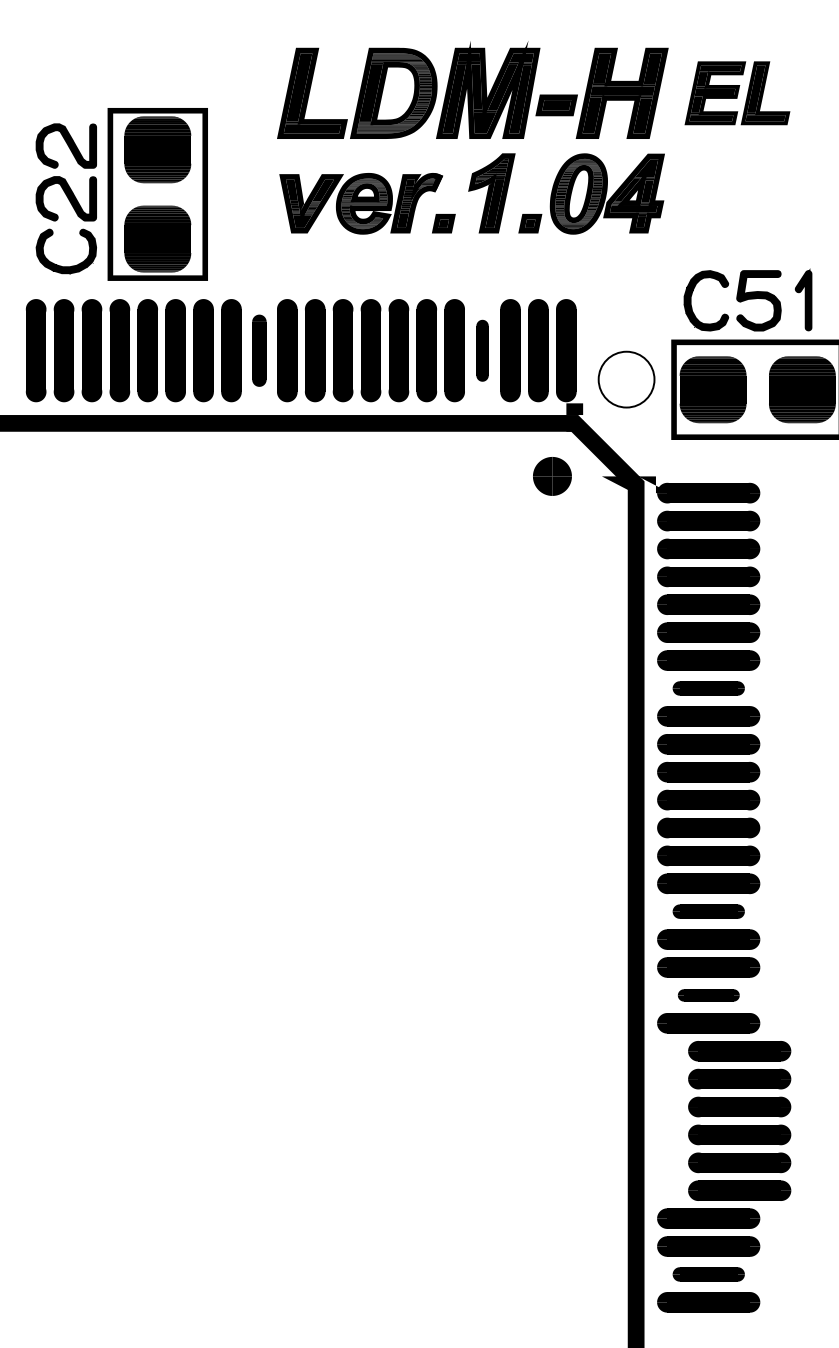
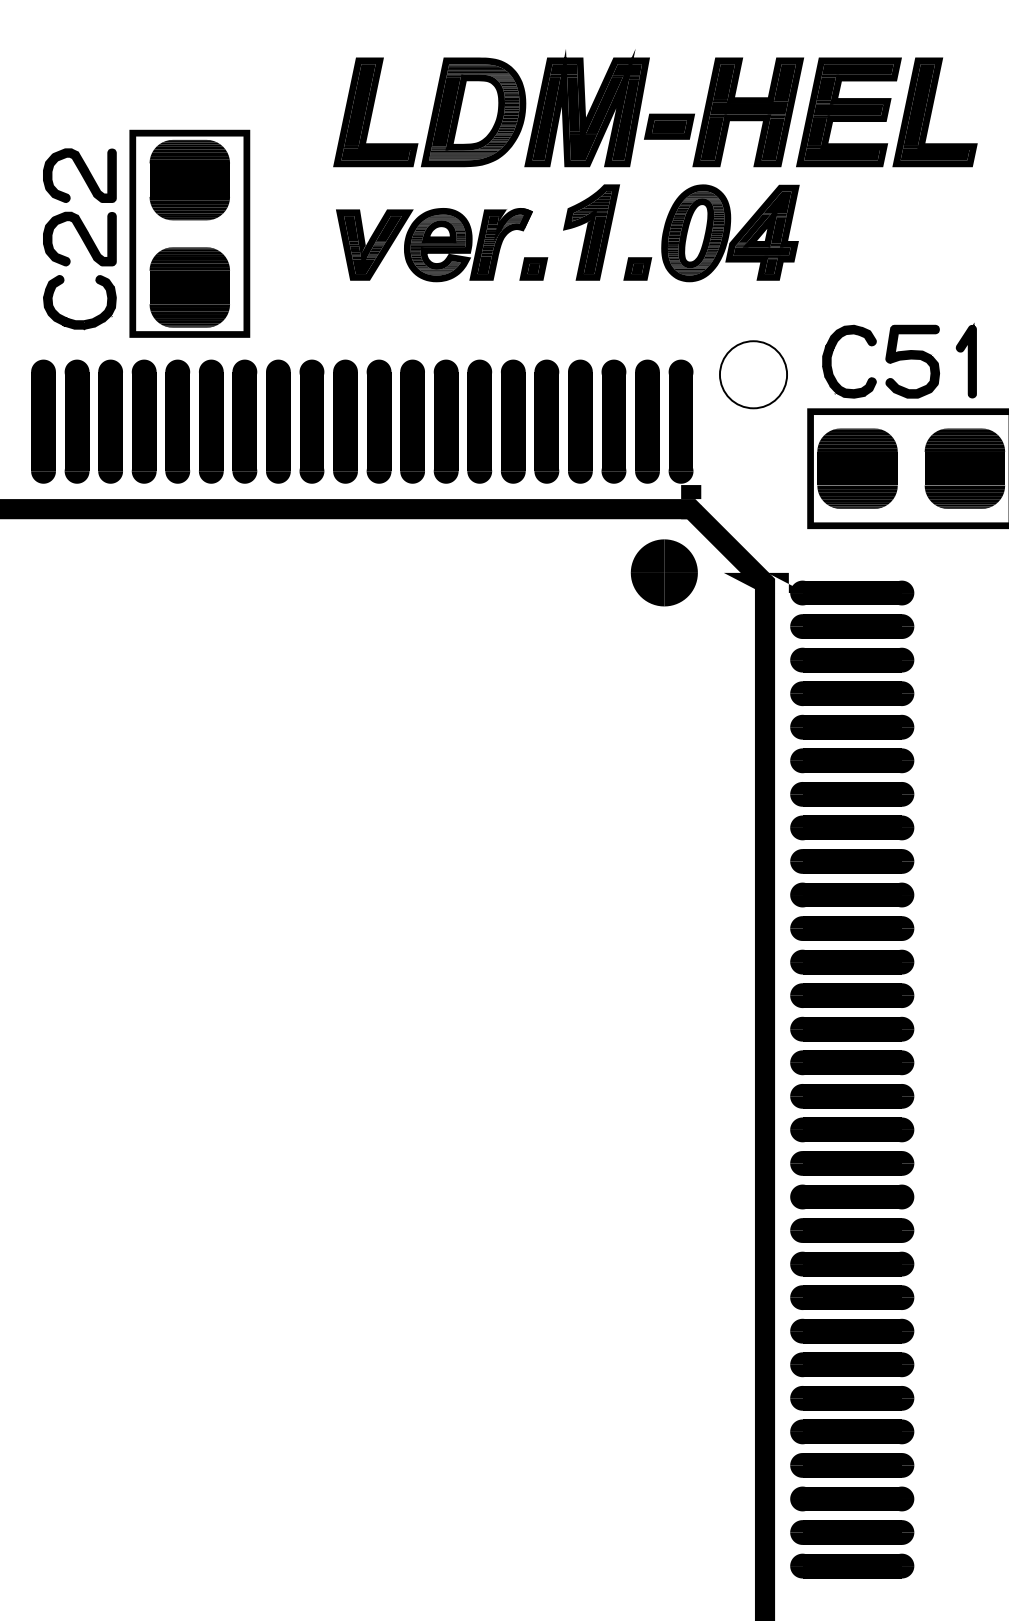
part: (737, 92) -> (886, 111), size x1.43
part: (259, 350) -> (312, 421), size x1.43
part: (482, 350) -> (580, 421), size x1.67
part: (626, 379) -> (753, 374), moved
part: (552, 476) -> (664, 573), size x1.43
part: (708, 688) -> (852, 827), size x1.43
part: (708, 911) -> (852, 1096), size x1.43
part: (708, 995) -> (852, 1197), size x1.67
part: (739, 1120) -> (852, 1347), moved
part: (708, 1274) -> (852, 1532), size x1.43

